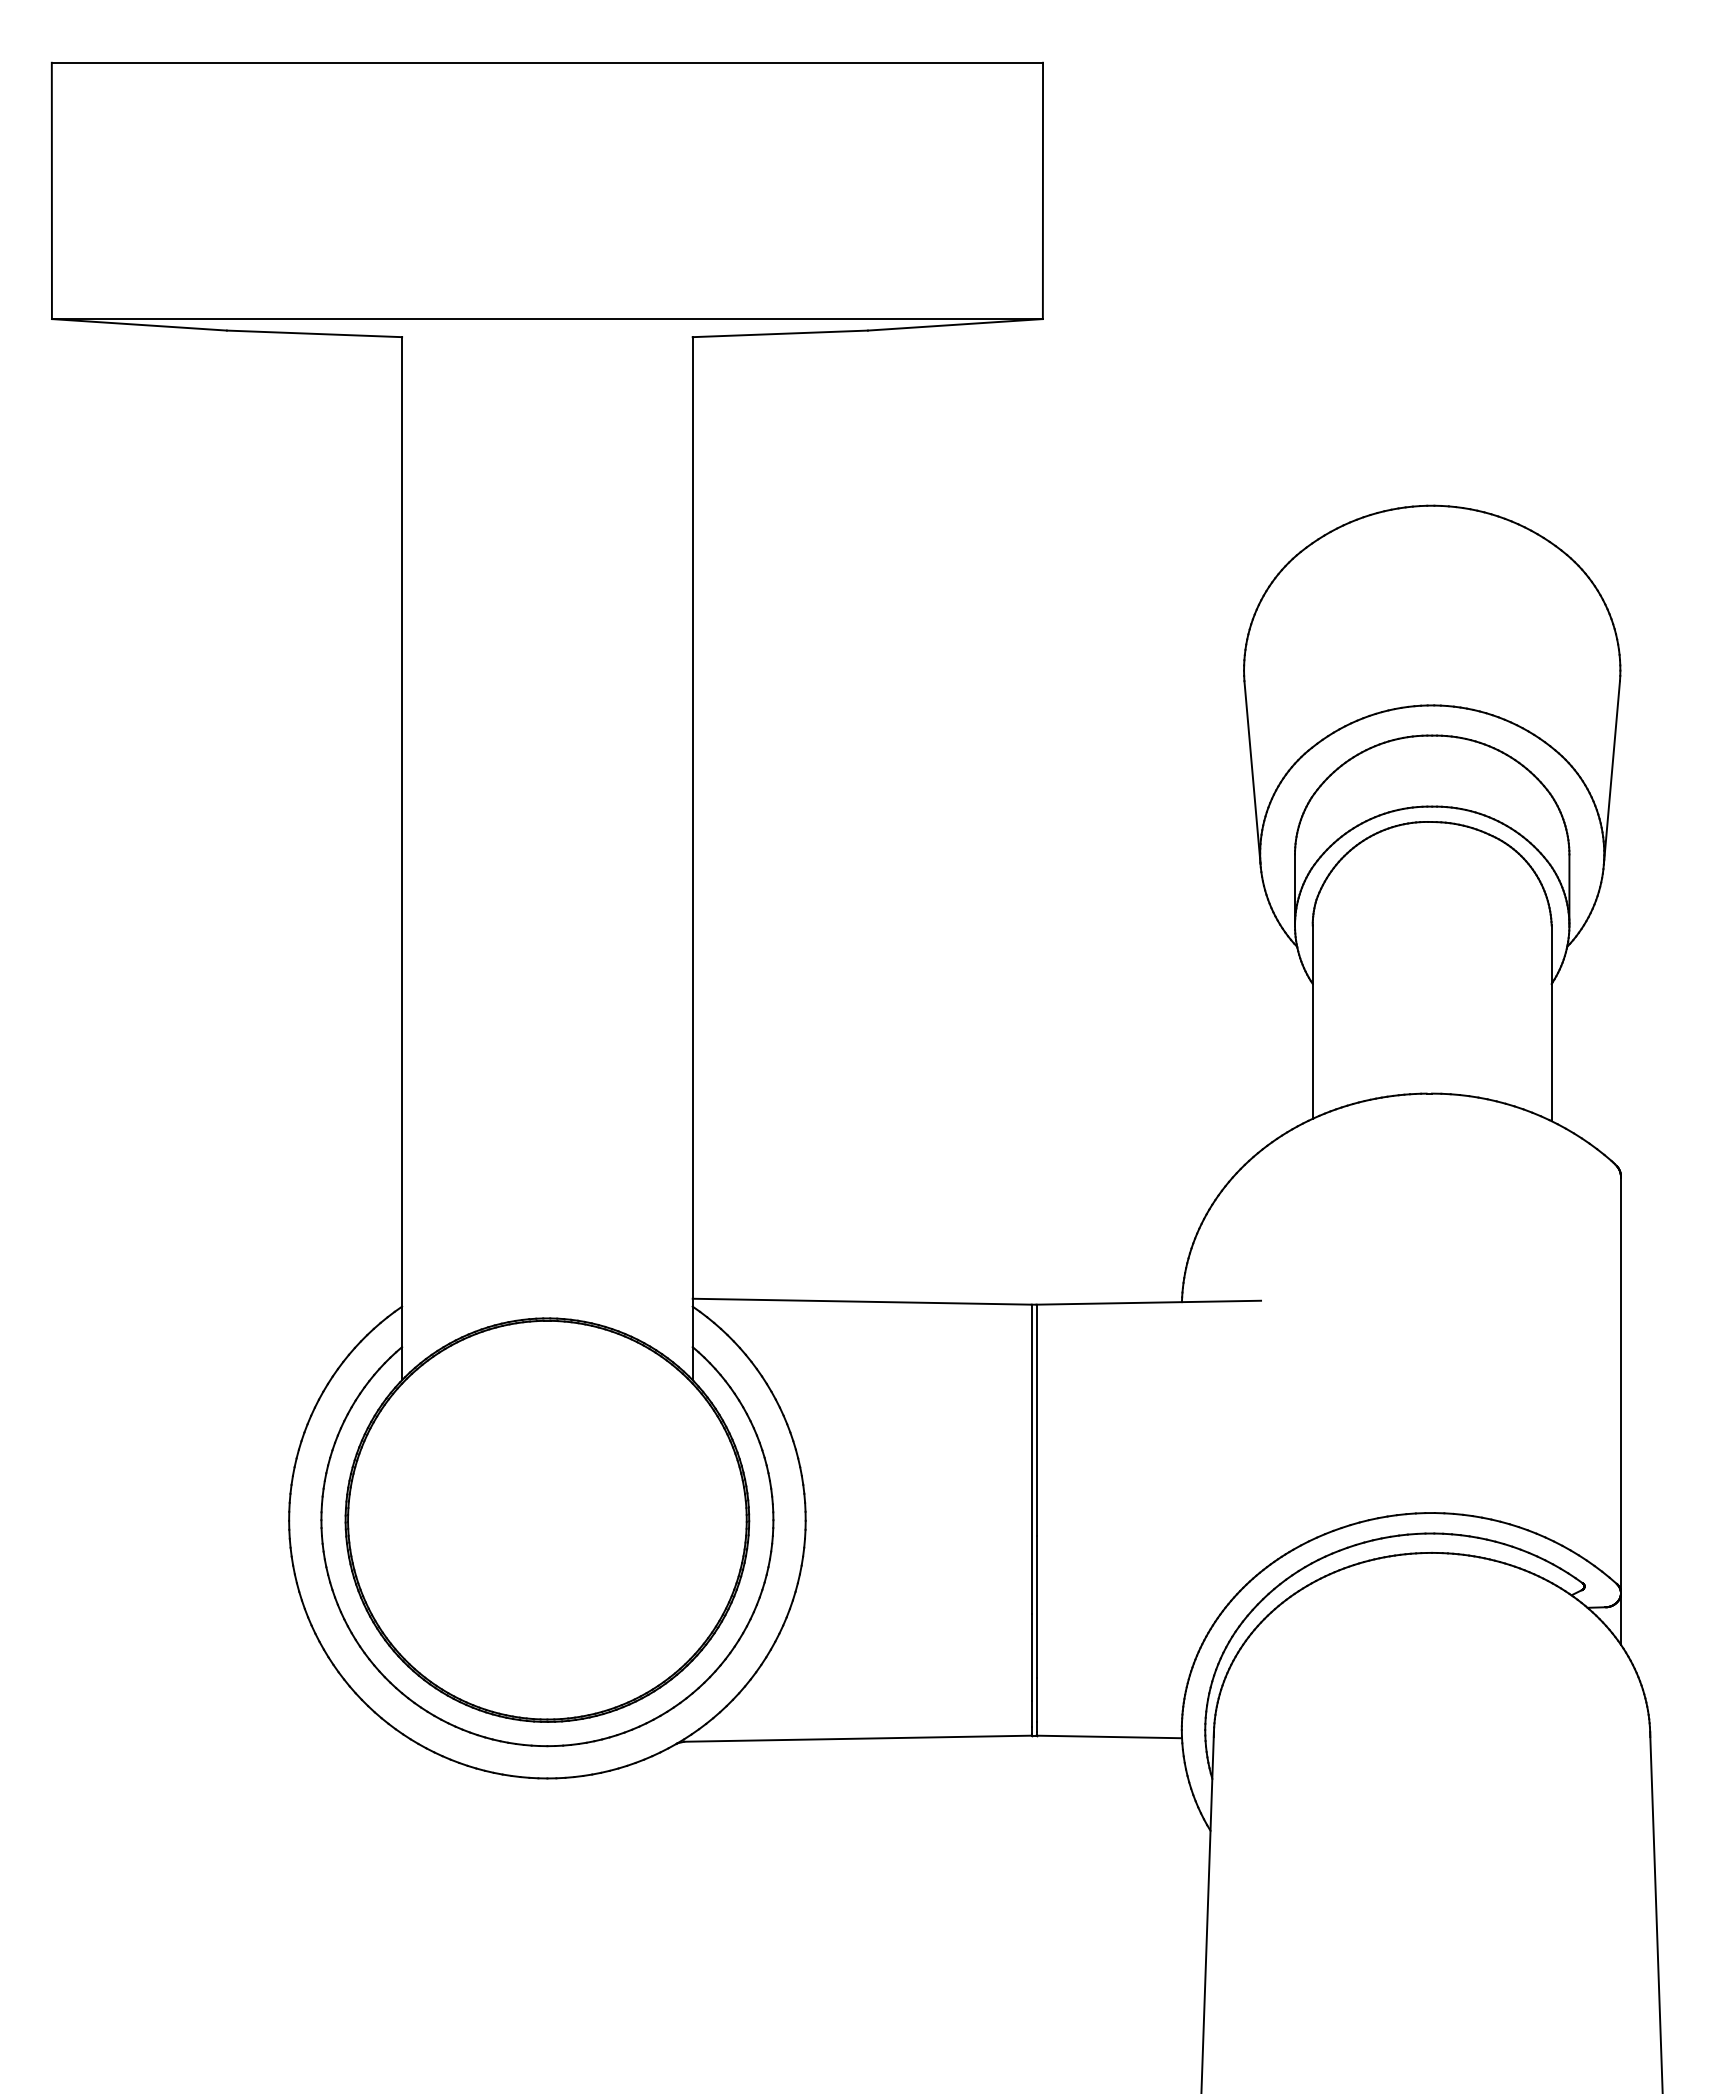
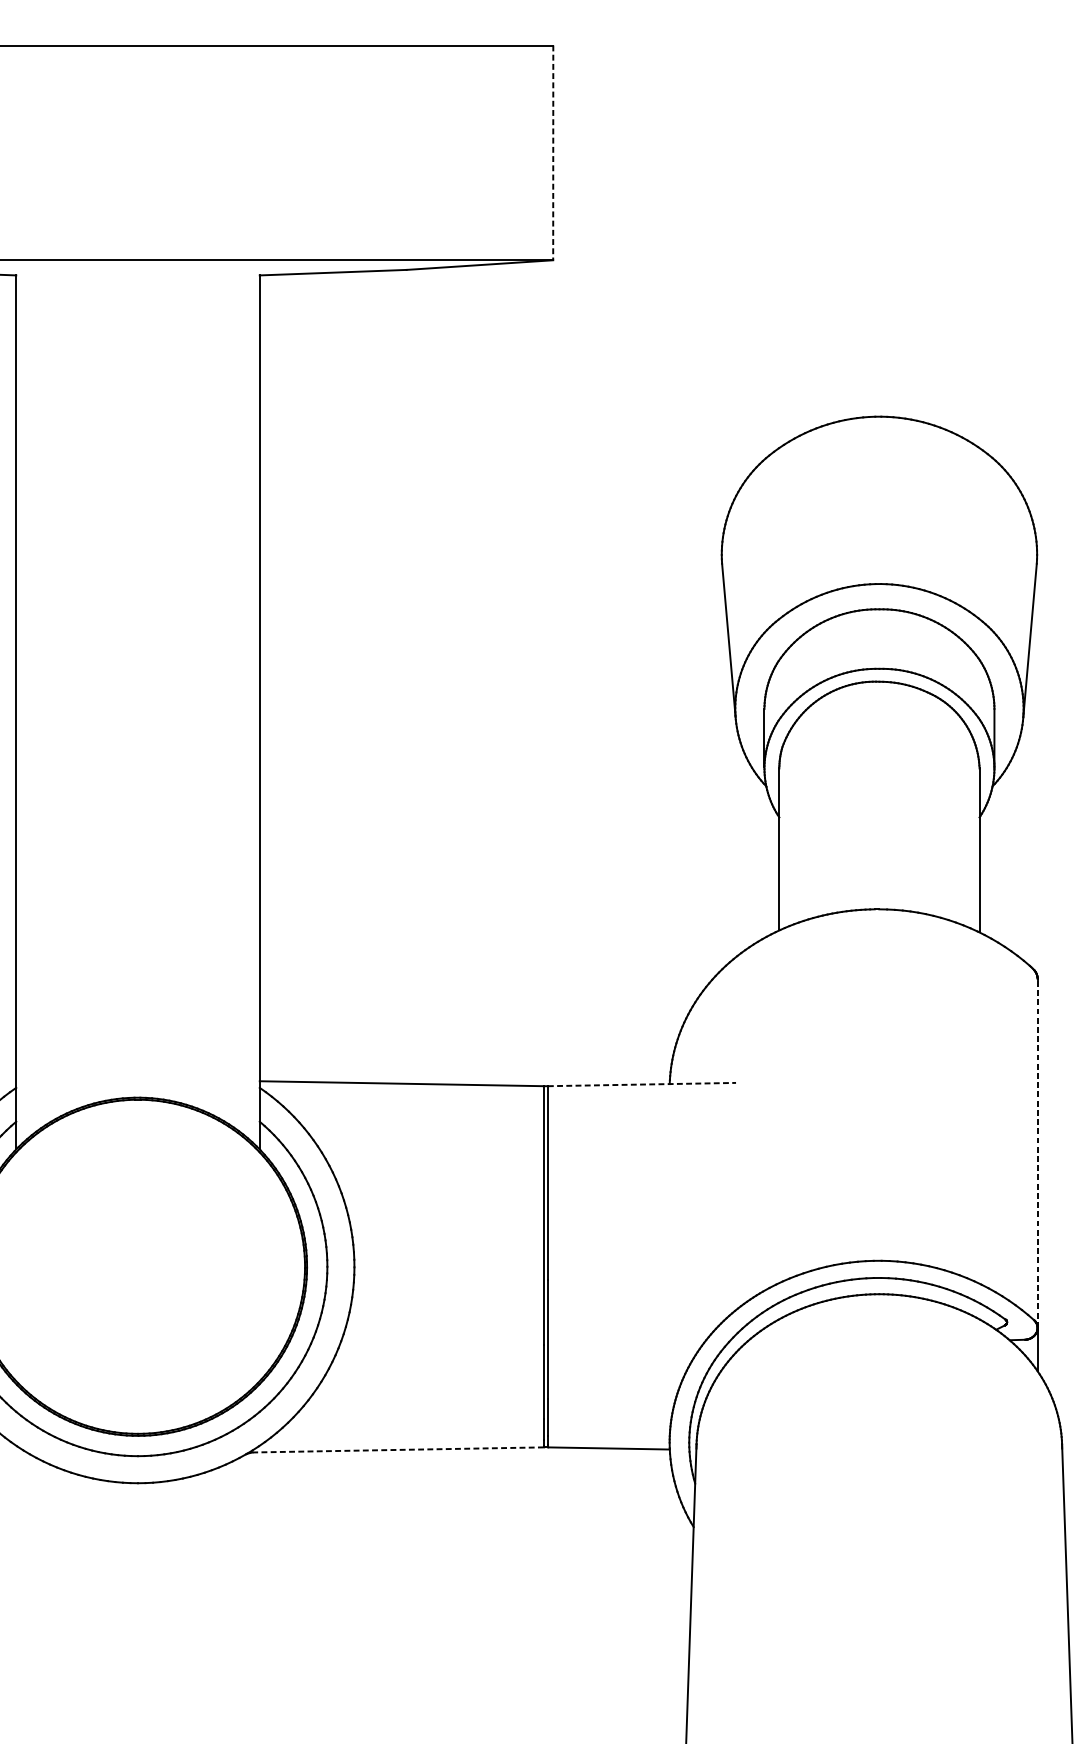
line: (1042, 191) -> (552, 153), solid -> dashed
line: (1149, 1302) -> (642, 1084), solid -> dashed
line: (1621, 1385) -> (1038, 1153), solid -> dashed
line: (857, 1738) -> (397, 1449), solid -> dashed

